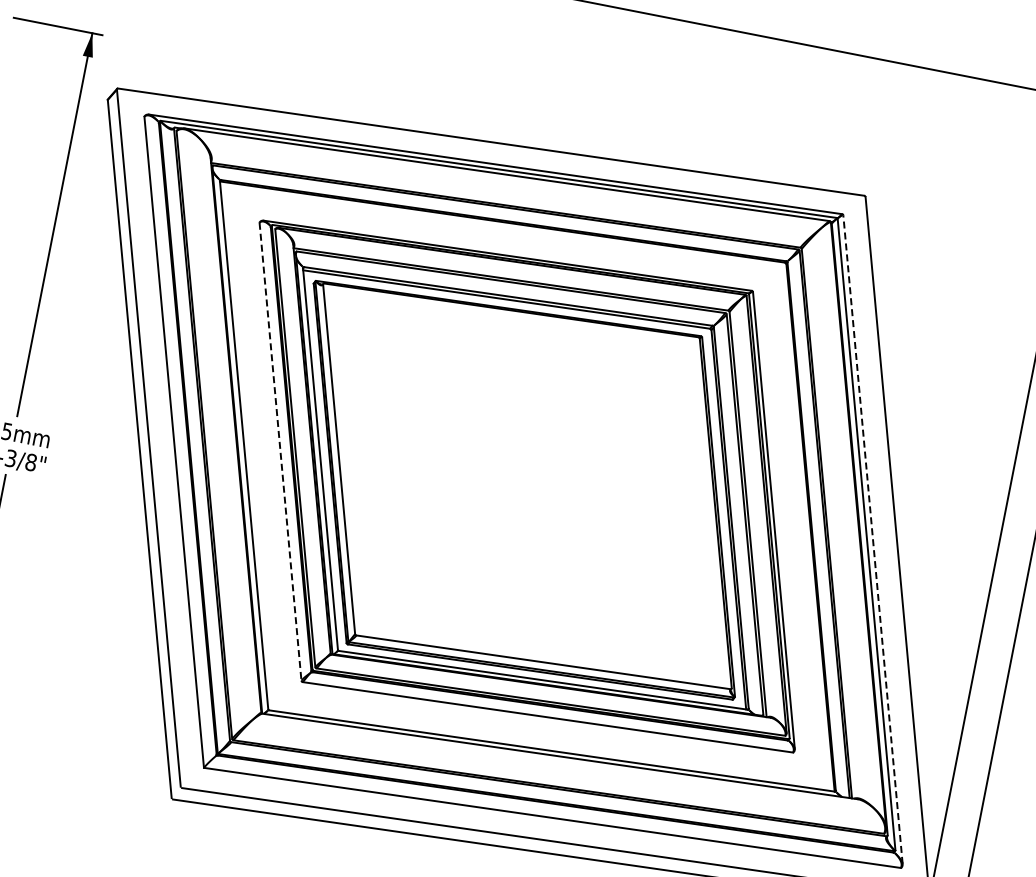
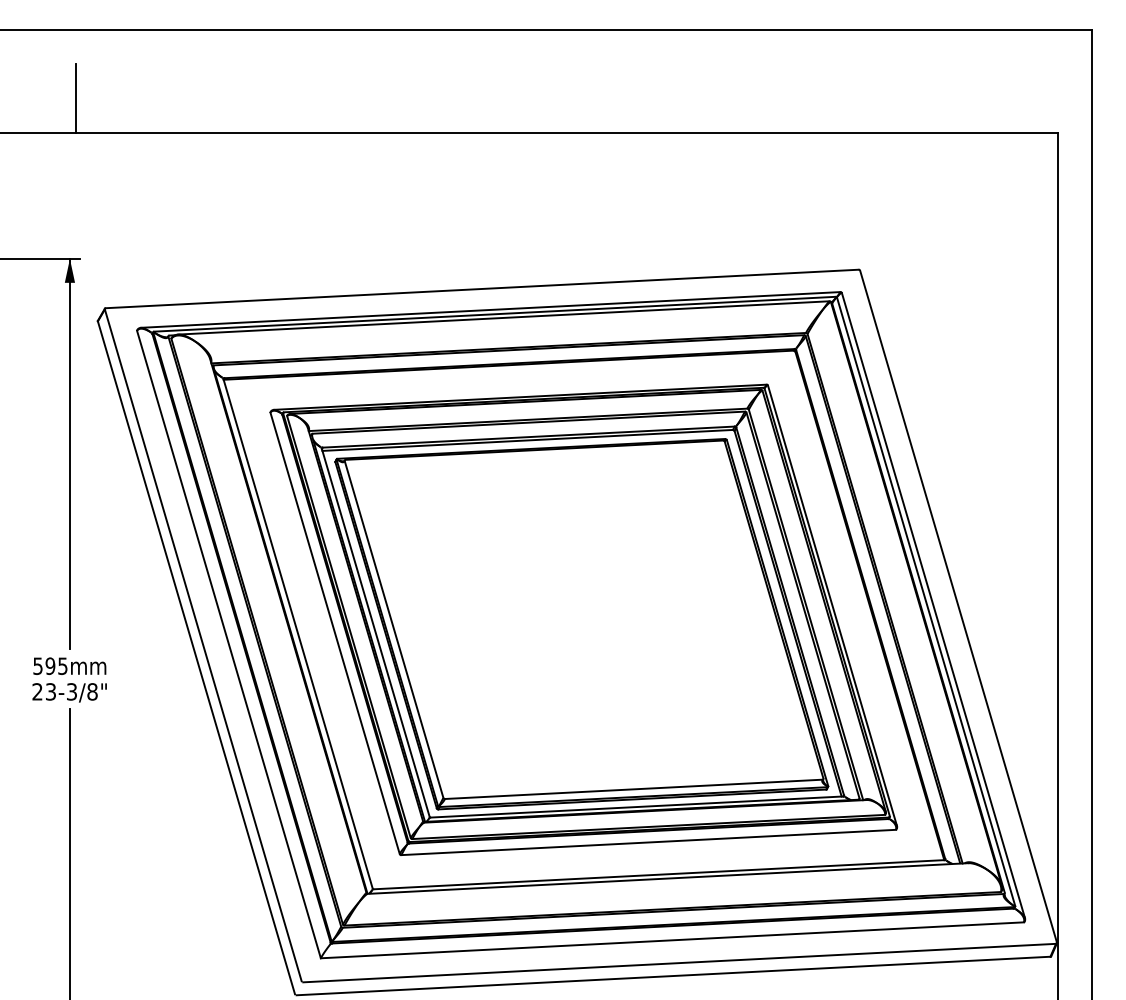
line: (280, 451) -> (335, 633), dashed -> solid
line: (873, 539) -> (933, 605), dashed -> solid

